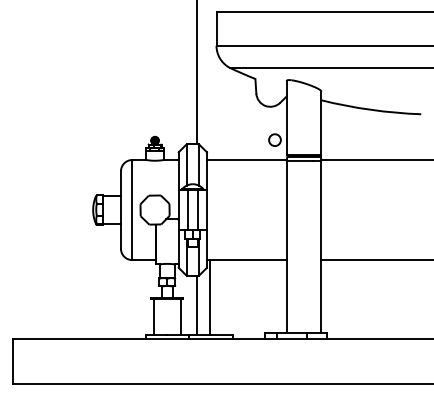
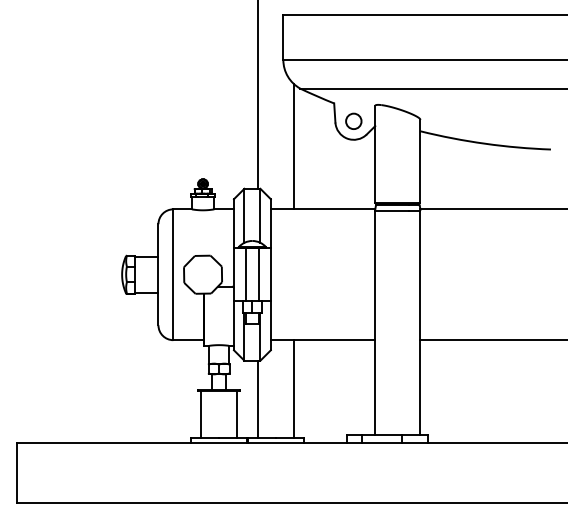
line: (225, 111) -> (294, 146), added
circle: (274, 139) -> (353, 120), moved
line: (210, 297) -> (294, 388), moved

